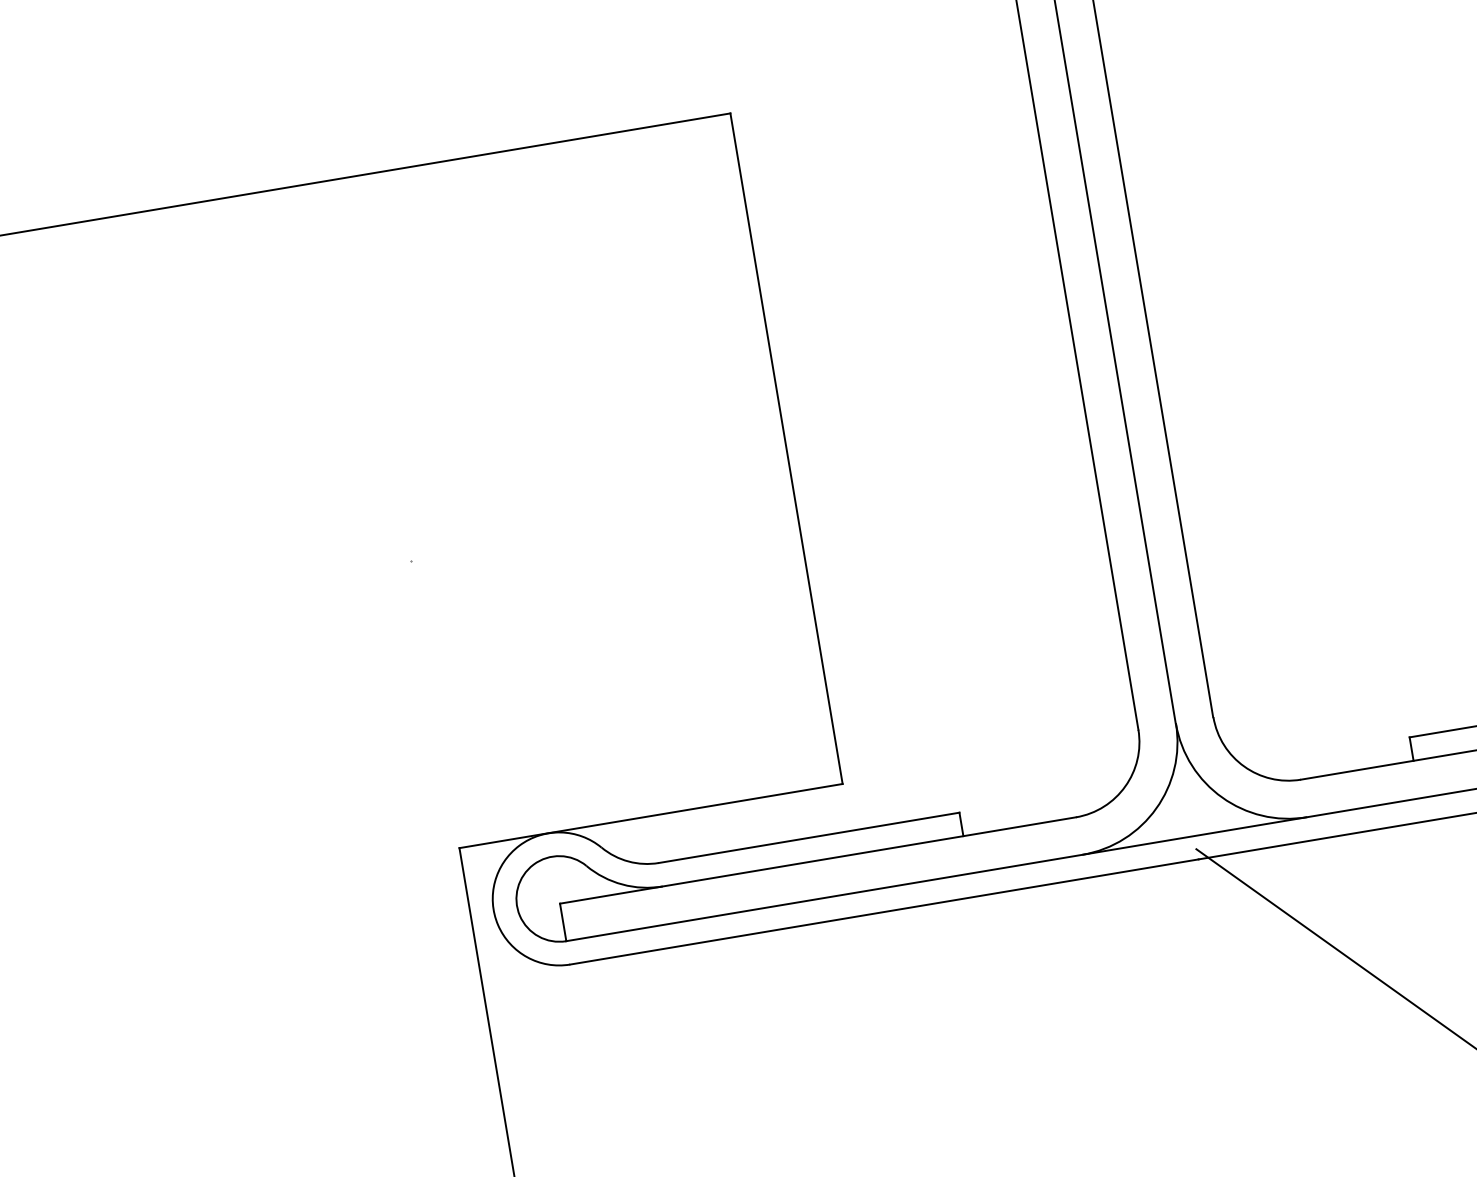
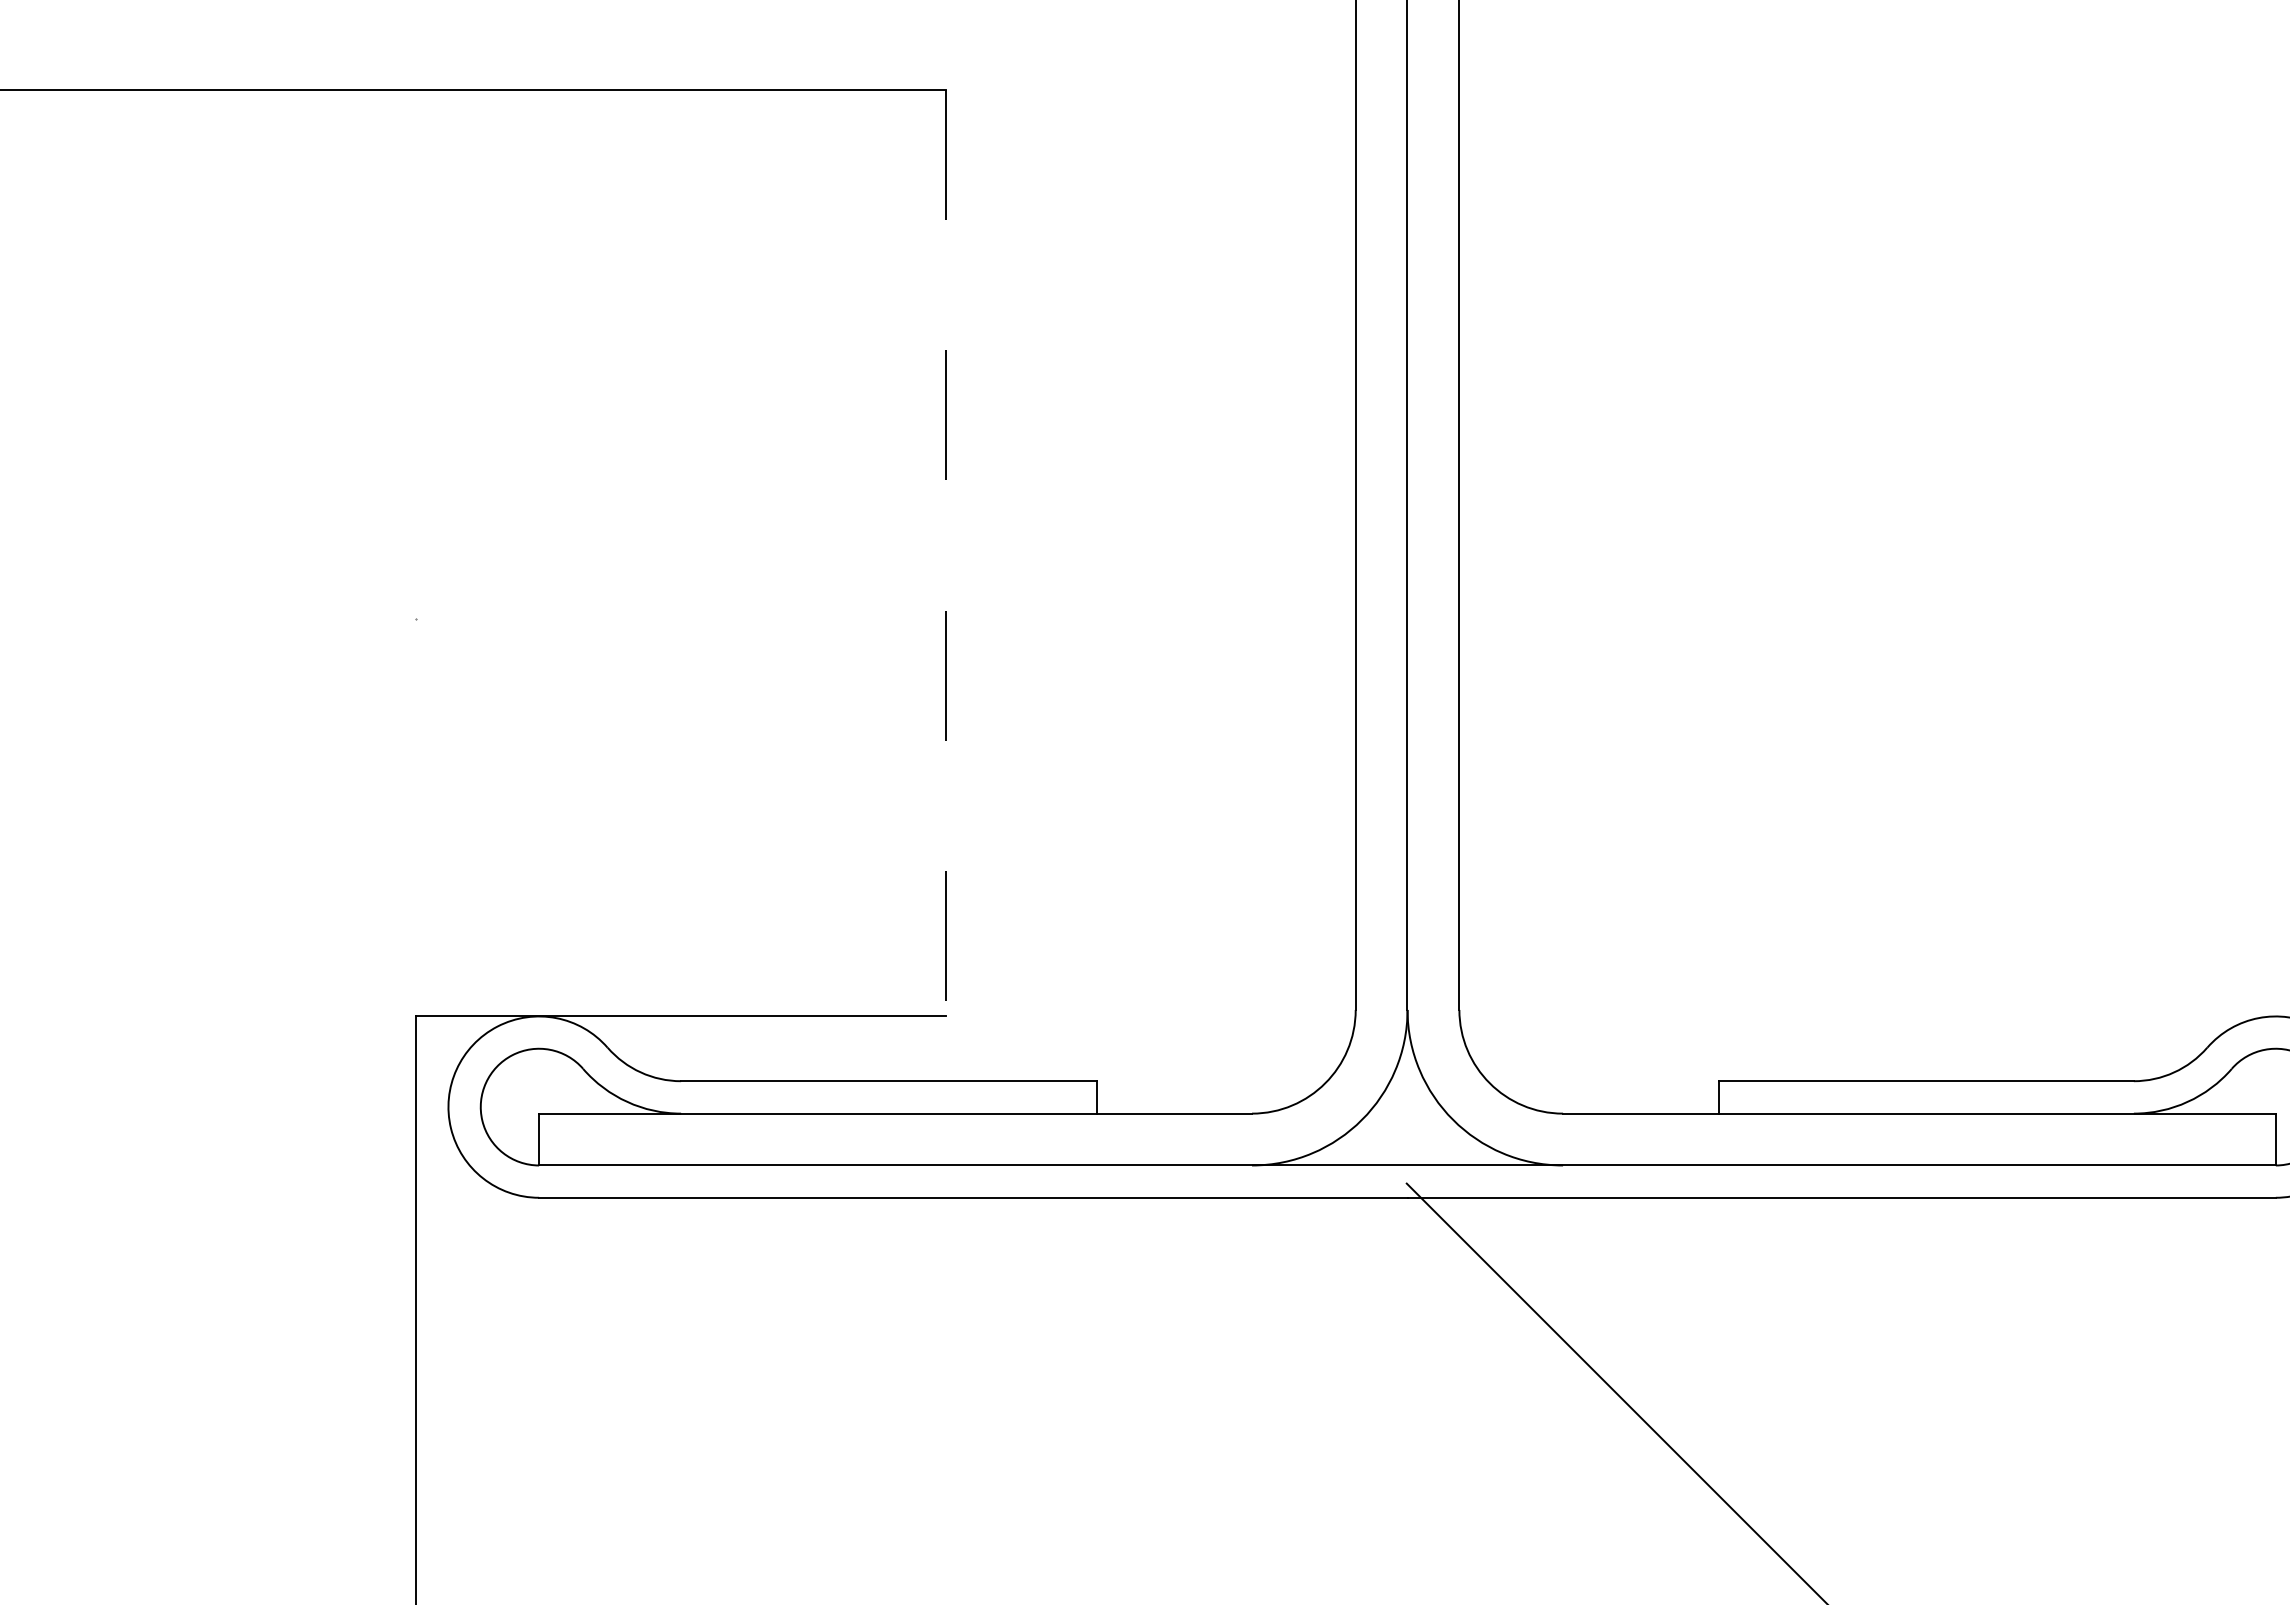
line: (786, 449) -> (945, 553), solid -> dashed

